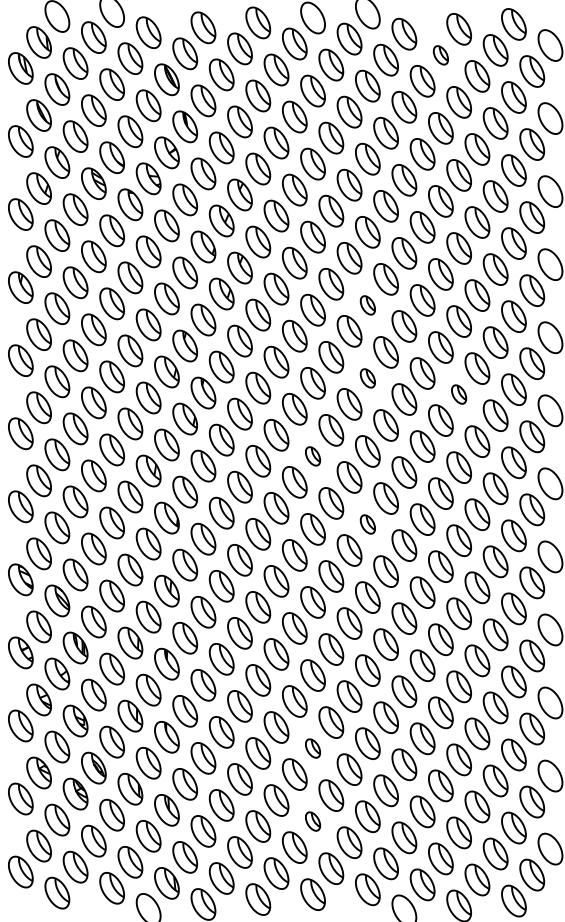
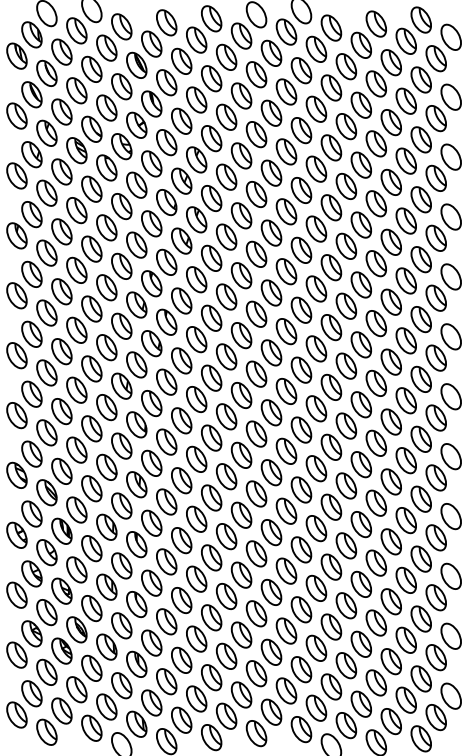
part: (440, 55) -> (361, 45), size x1.67
part: (367, 305) -> (301, 250), size x1.67
part: (367, 378) -> (301, 310), size x1.67
part: (458, 394) -> (375, 323), size x1.67
part: (312, 456) -> (256, 374), size x1.67
part: (367, 524) -> (301, 430), size x1.67
part: (312, 748) -> (256, 613), size x1.67
part: (312, 821) -> (256, 673), size x1.67

